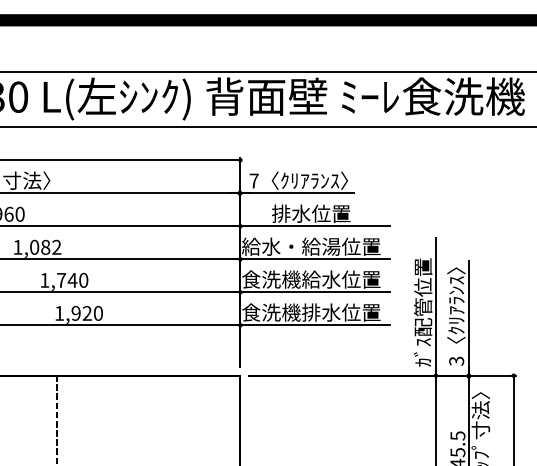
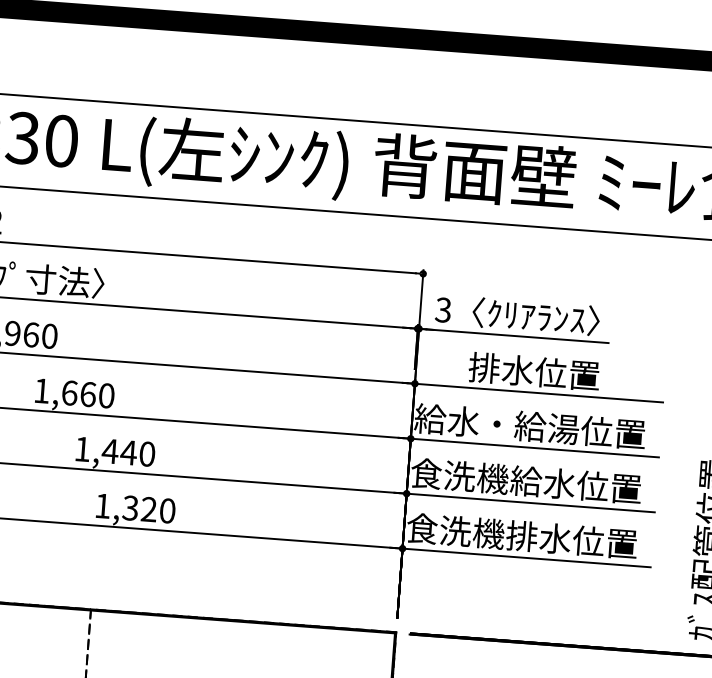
text: (253, 180) -> (442, 309), 7 -> 3
text: (45, 246) -> (87, 392), 1,082 -> 1,660
text: (61, 280) -> (110, 451), 1,740 -> 1,440
text: (75, 313) -> (129, 508), 1,920 -> 1,320

